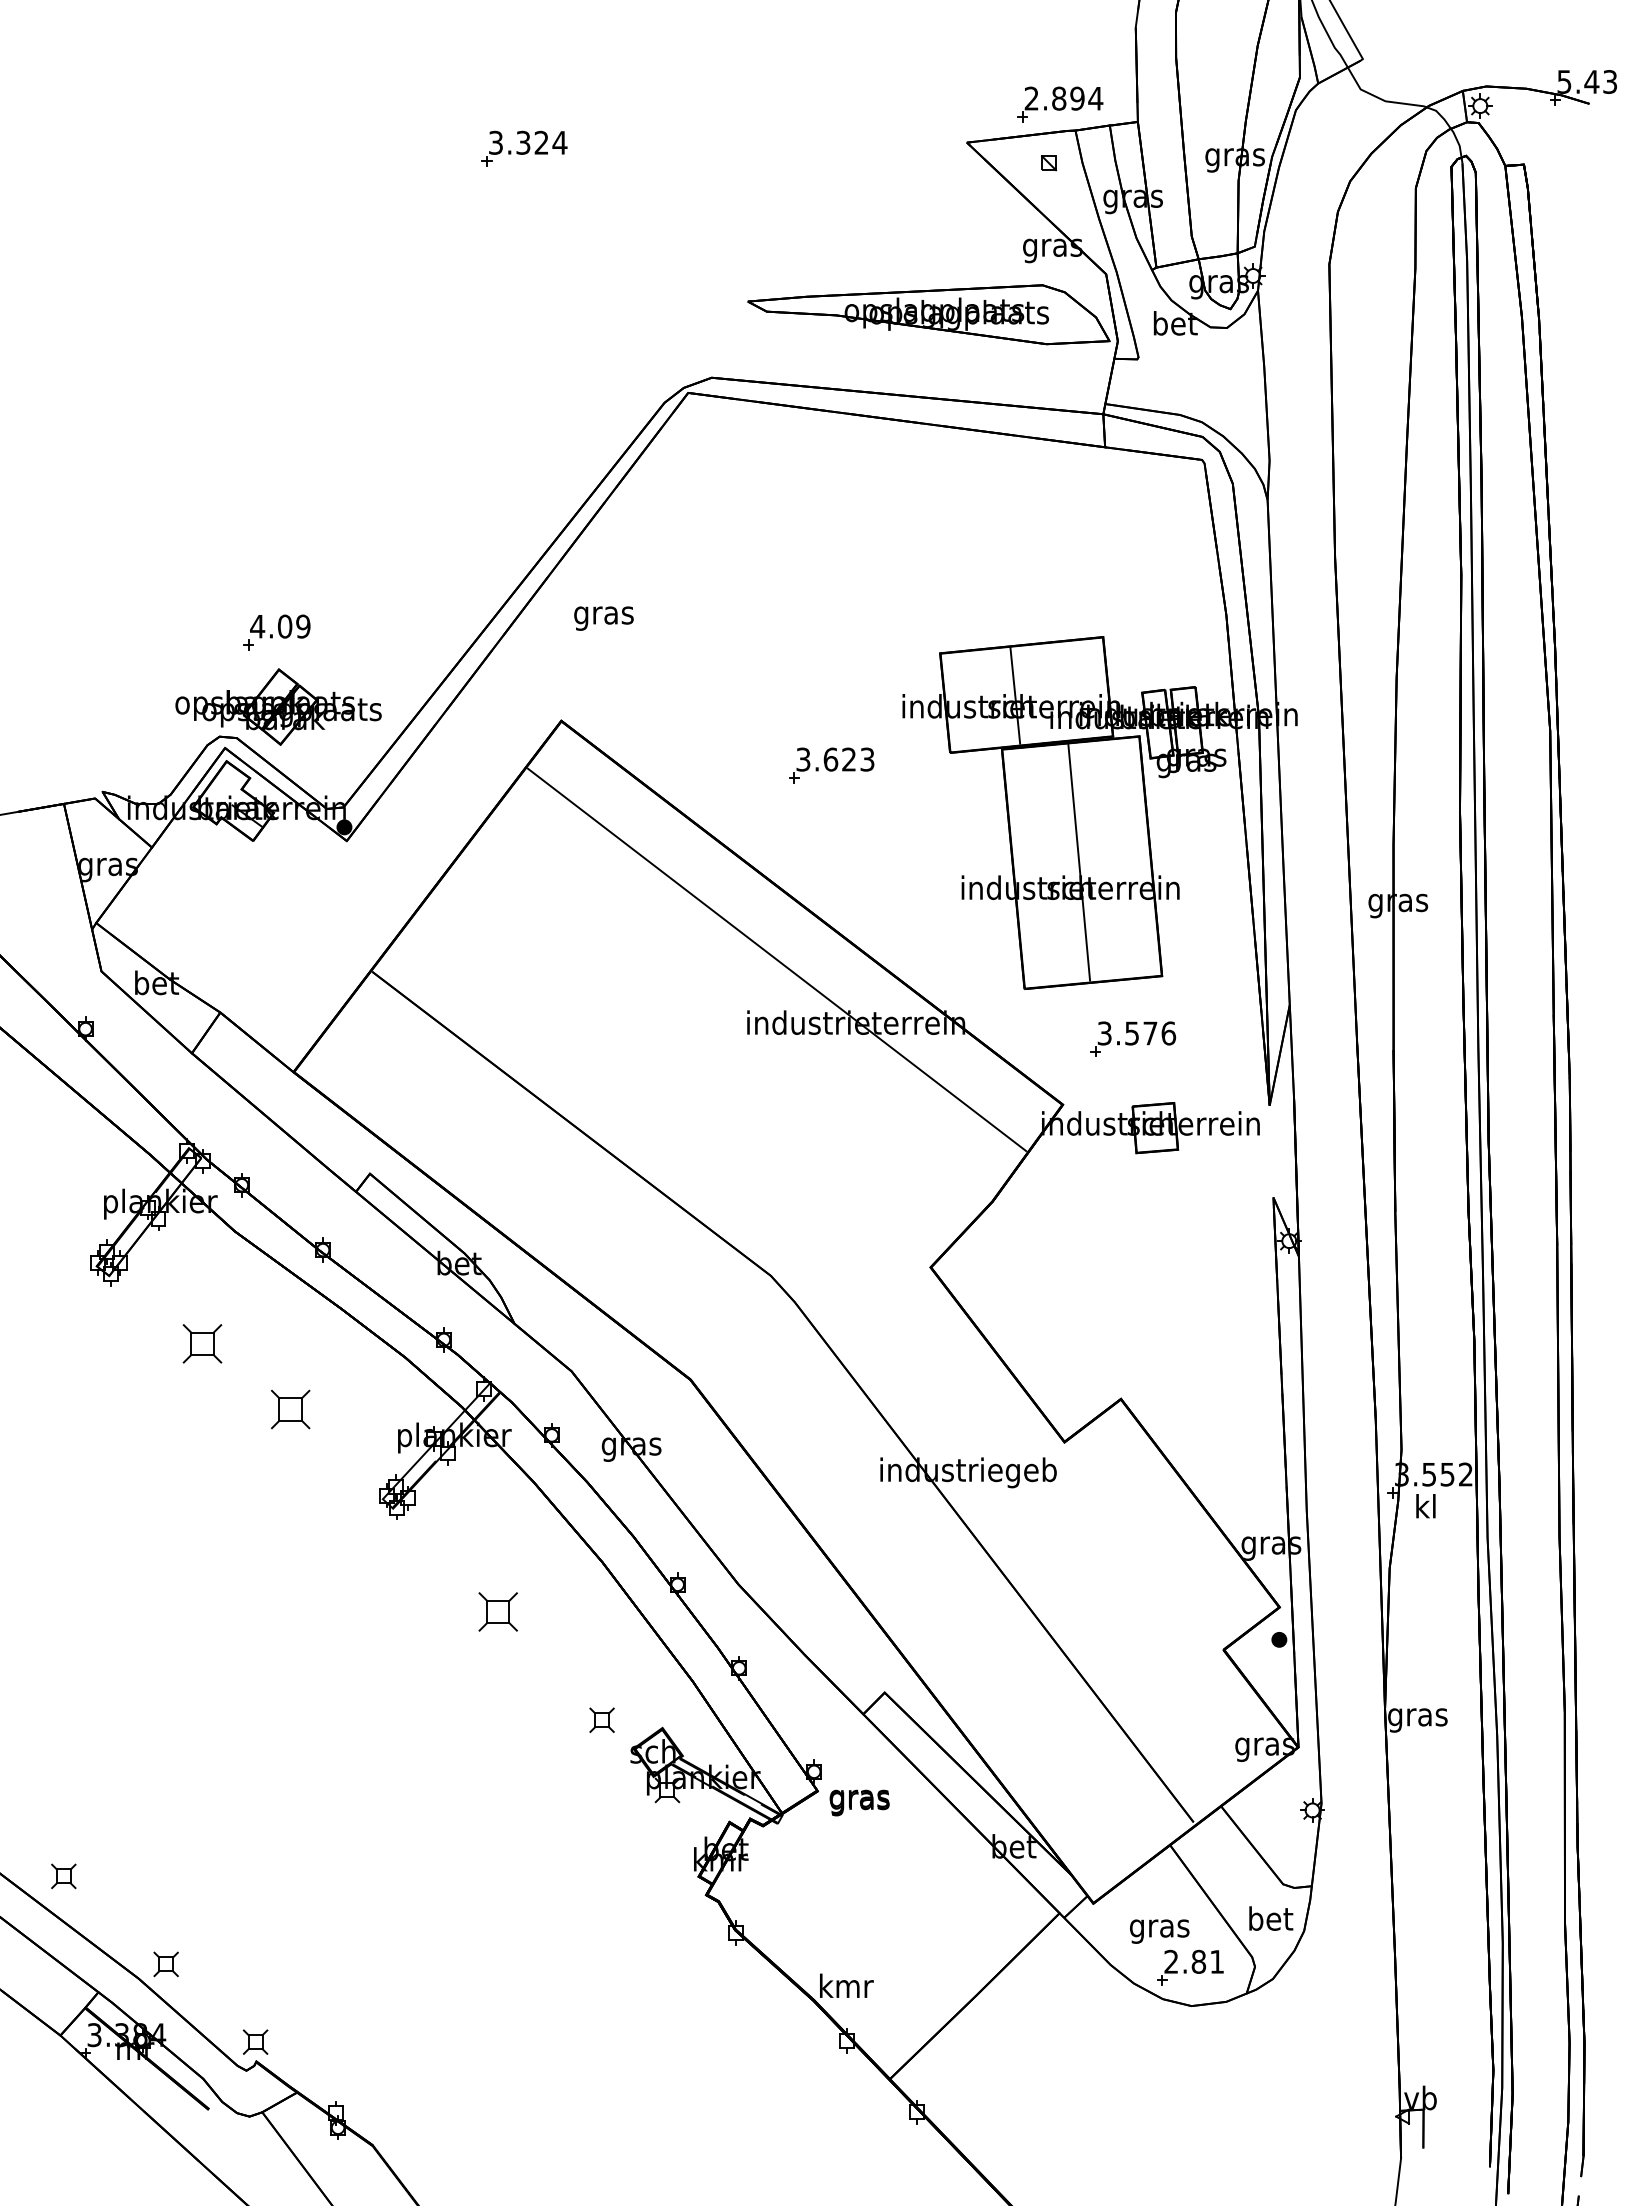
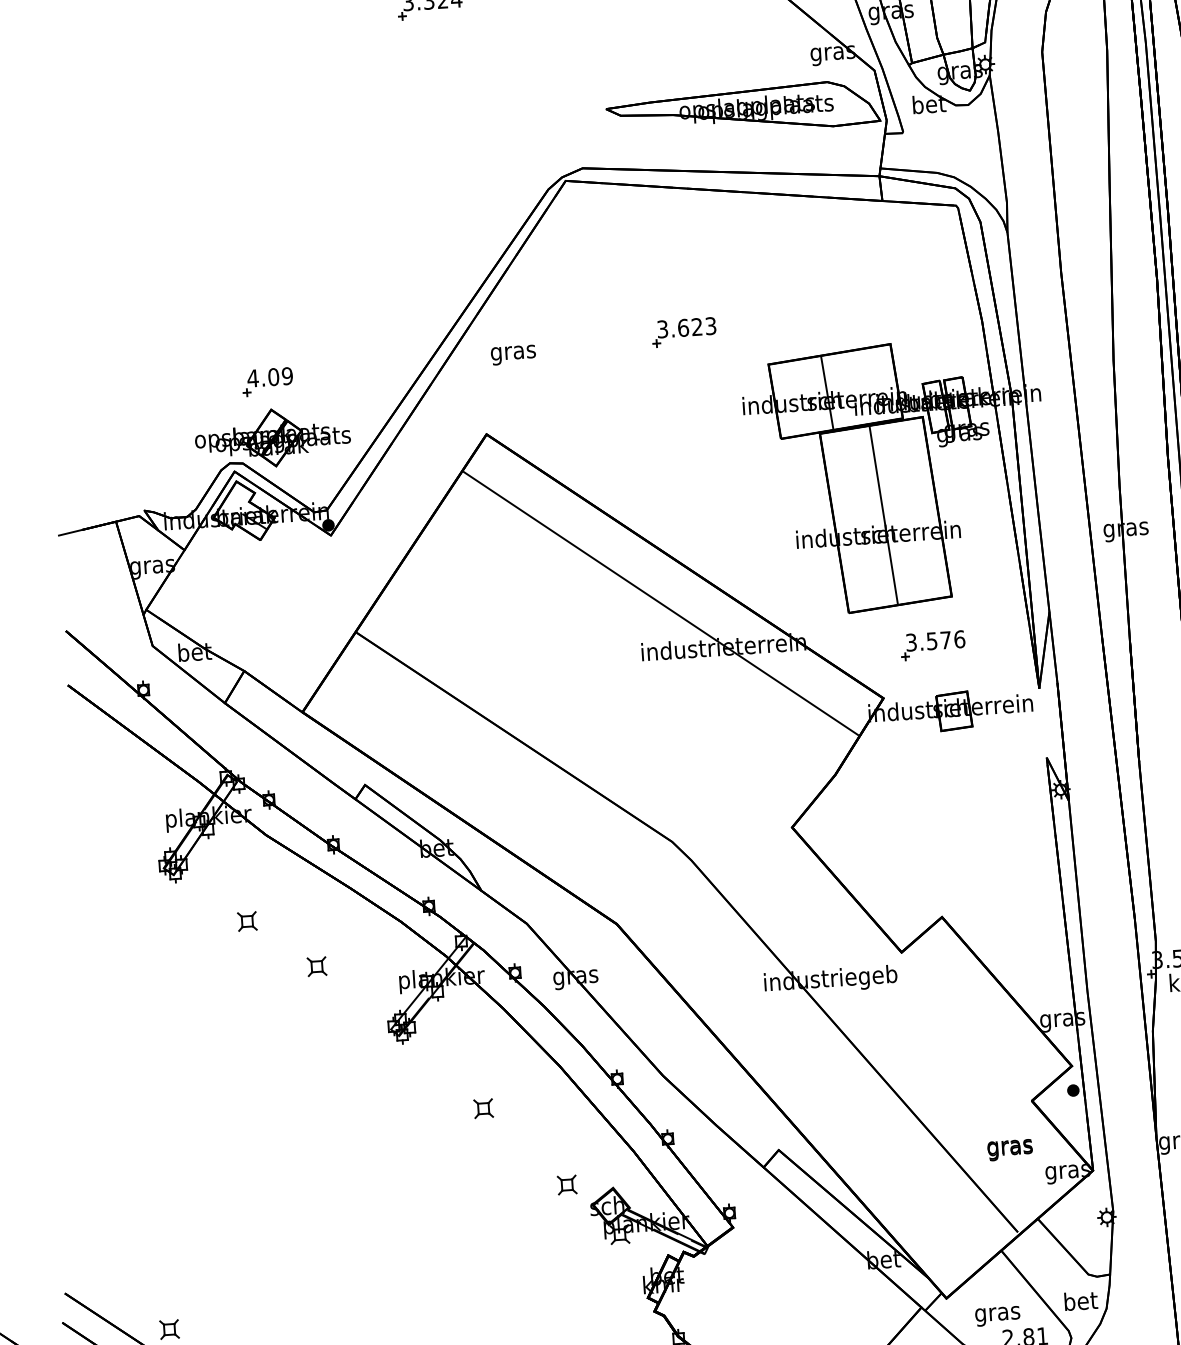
part: (831, 765) -> (684, 332), moved
part: (202, 1343) -> (247, 921), size x0.62
part: (290, 1409) -> (316, 966), size x0.62
part: (498, 1611) -> (483, 1108), size x0.62
text: (859, 1802) -> (1010, 1149), moved

